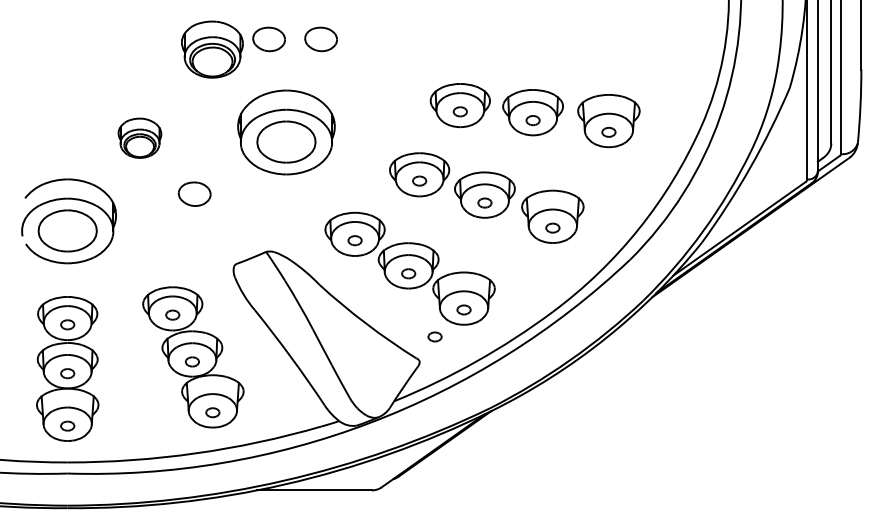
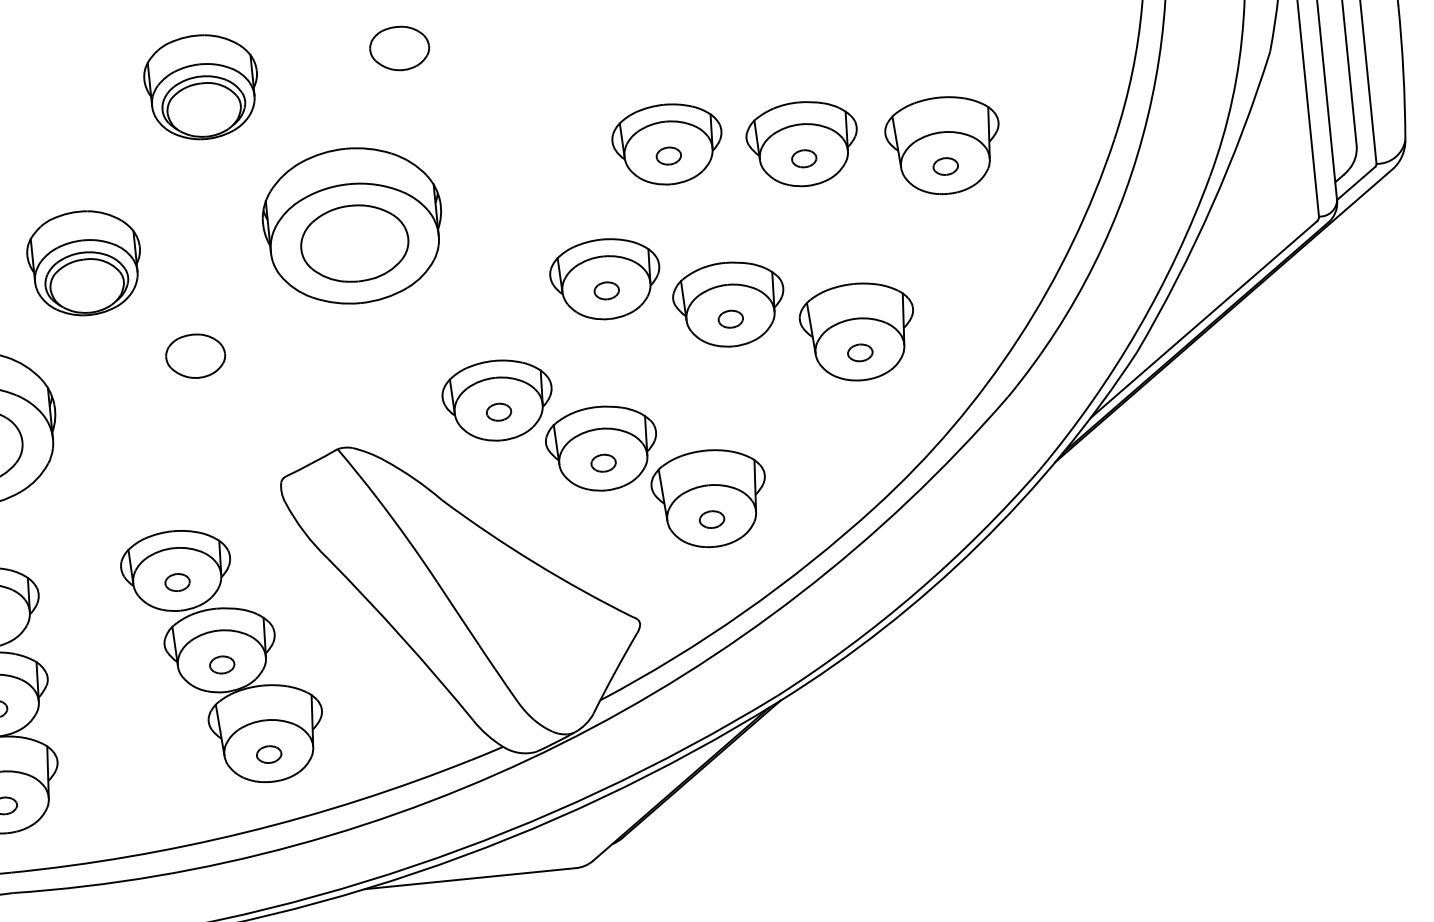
part: (268, 39) -> (302, 58), removed
part: (139, 138) -> (83, 263), size x1.43
part: (434, 336) -> (662, 573), removed

